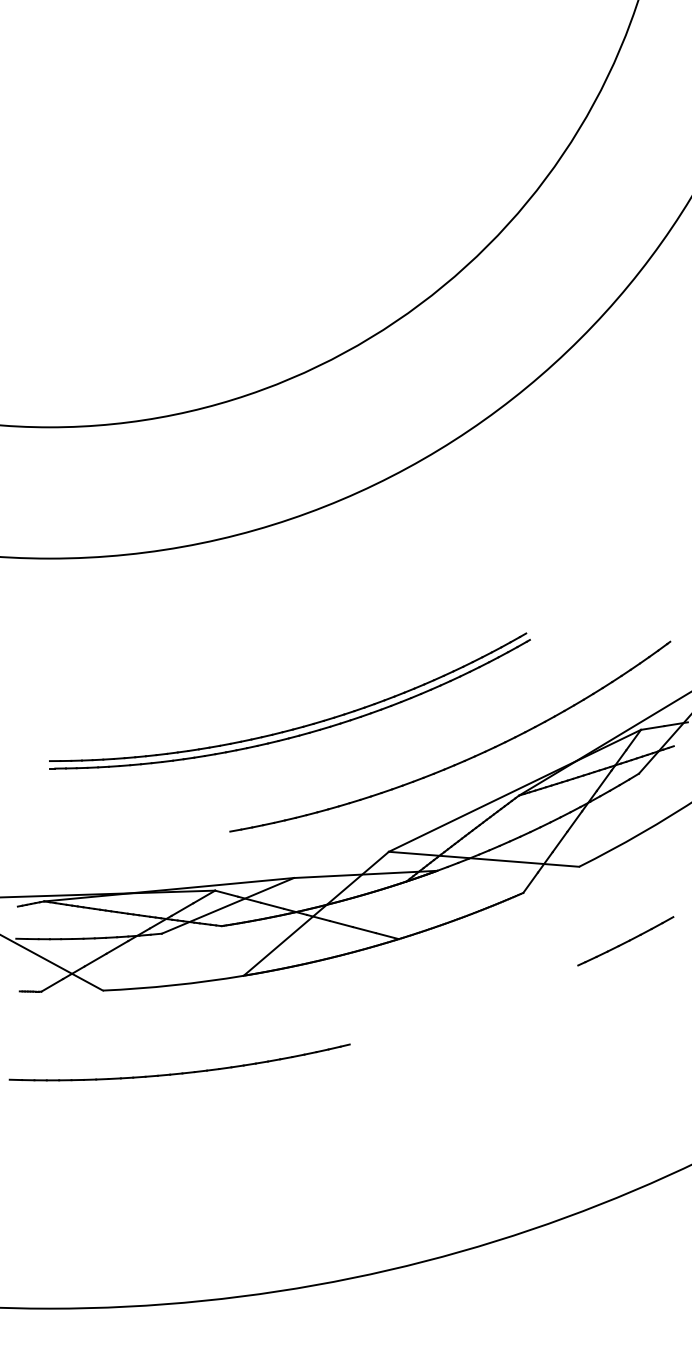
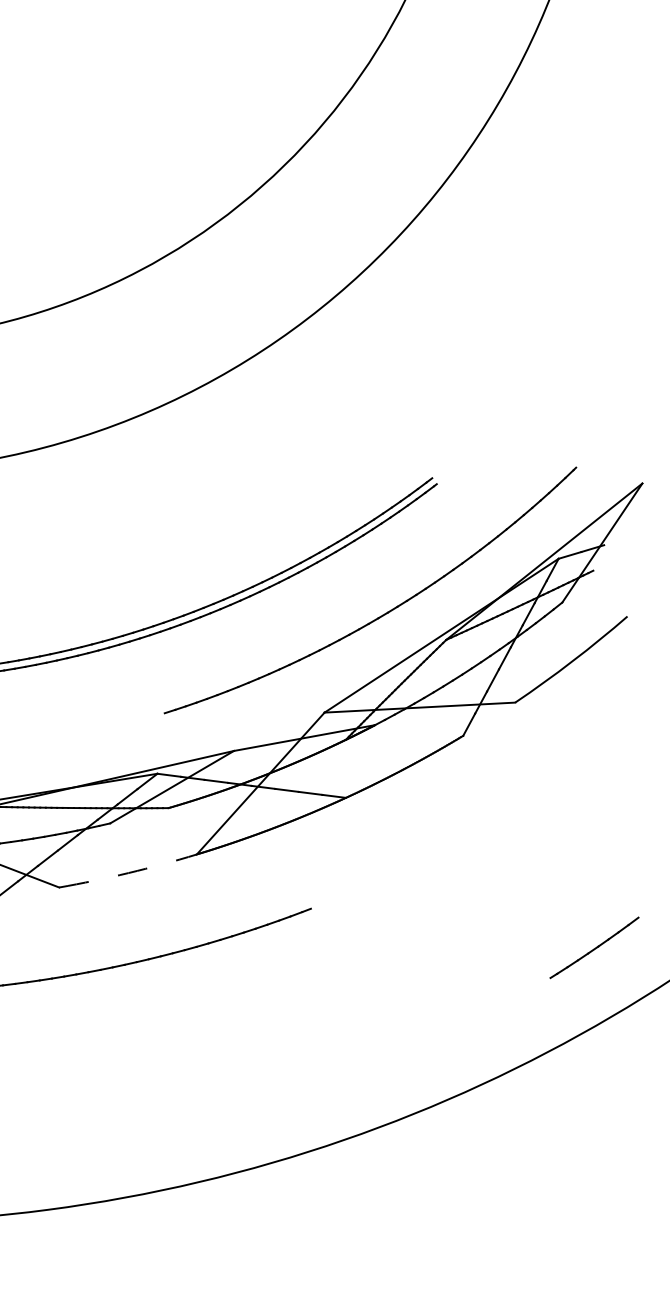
part: (625, 941) -> (594, 948), moved
arc: (173, 985) -> (128, 873), solid -> dashed

